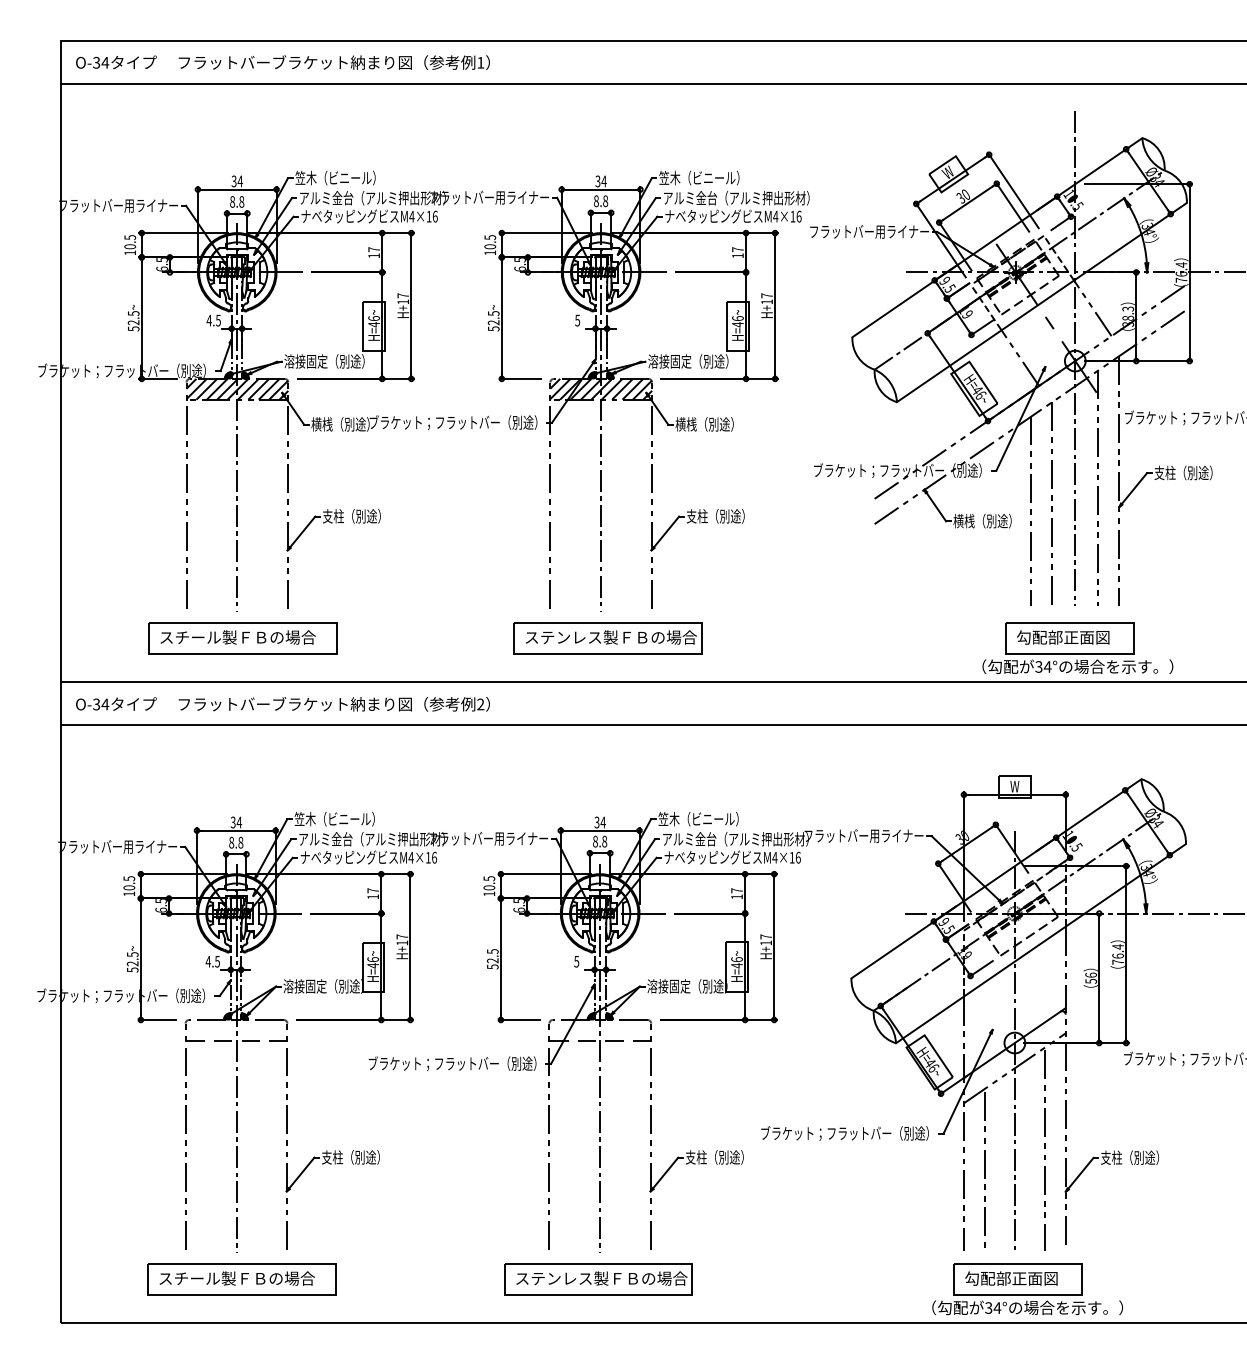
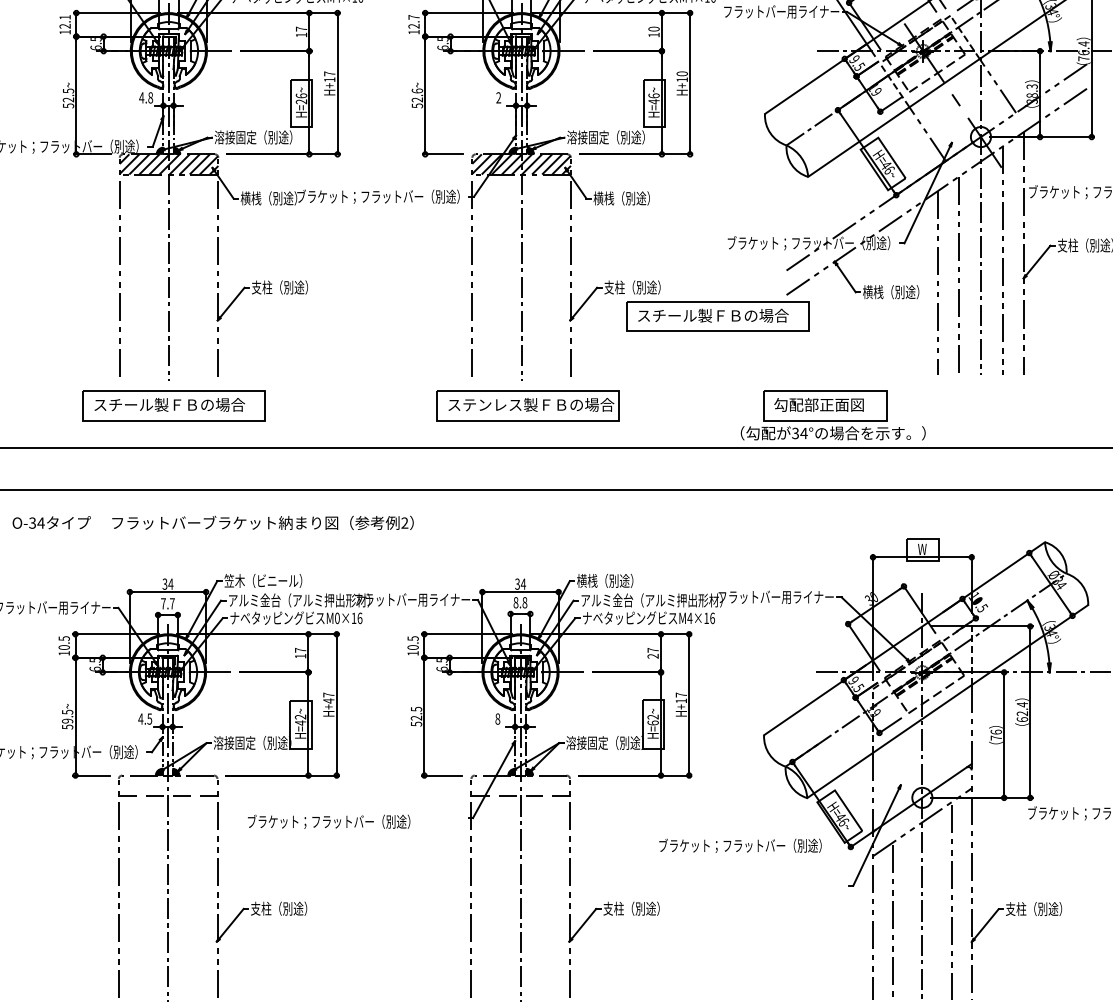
text: (130, 242) -> (65, 22), 10.5 -> 12.1
text: (490, 242) -> (414, 22), 10.5 -> 12.7
text: (737, 249) -> (653, 28), 17 -> 10
text: (766, 295) -> (681, 73), H+17 -> H+10
text: (493, 313) -> (417, 90), 52.5~ -> 52.6~
text: (218, 320) -> (150, 97), 4.5 -> 4.8
text: (577, 320) -> (498, 97), 5 -> 2
text: (373, 324) -> (300, 101), H=46~ -> H=26~
part: (803, 546) -> (717, 316), added
part: (1077, 647) -> (832, 414), moved
text: (282, 704) -> (212, 523), moved
text: (698, 818) -> (615, 580), 笠木（ビニール） -> 横桟（別途）
text: (236, 842) -> (168, 603), 8.8 -> 7.7
text: (410, 857) -> (336, 618), M4×16 -> M0×16
text: (736, 896) -> (652, 655), 17 -> 27
text: (402, 942) -> (329, 700), H+17 -> H+47
text: (1117, 958) -> (1021, 715), 76.4 -> 62.4
text: (373, 959) -> (300, 716), H=46~ -> H=42~
text: (576, 961) -> (497, 718), 5 -> 8
text: (736, 962) -> (652, 719), H=46~ -> H=62~
text: (132, 963) -> (67, 720), 52.5~ -> 59.5~
text: (1091, 980) -> (996, 737), 56 -> 76
text: (452, 1063) -> (329, 821), moved
text: (844, 1133) -> (739, 845), moved

